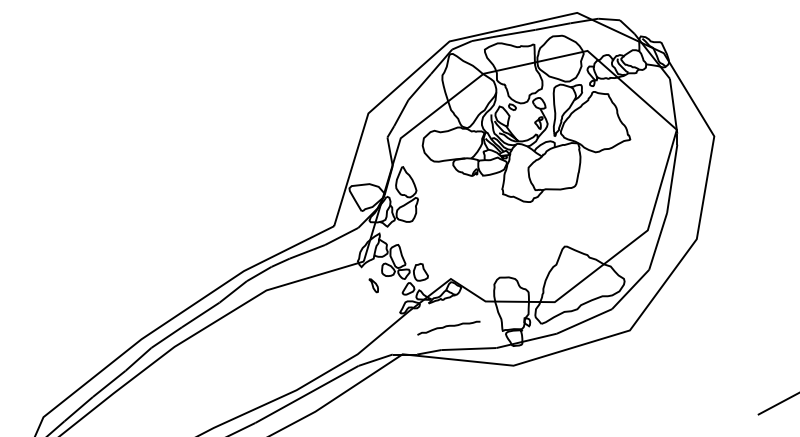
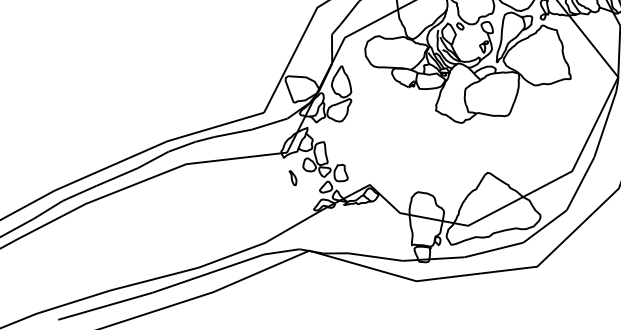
curve: (448, 326) -> (359, 231), removed

